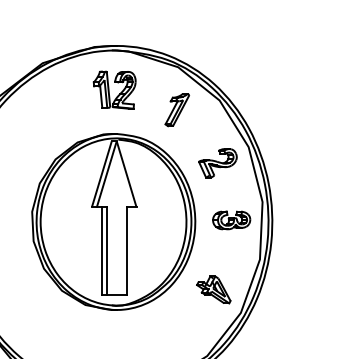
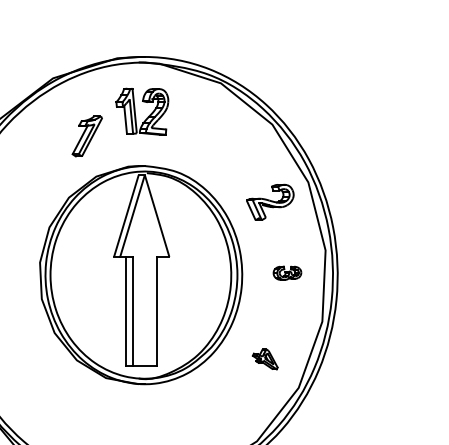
part: (176, 110) -> (86, 136), moved
part: (231, 220) -> (287, 273), size x0.6
part: (213, 289) -> (264, 358), size x0.6

